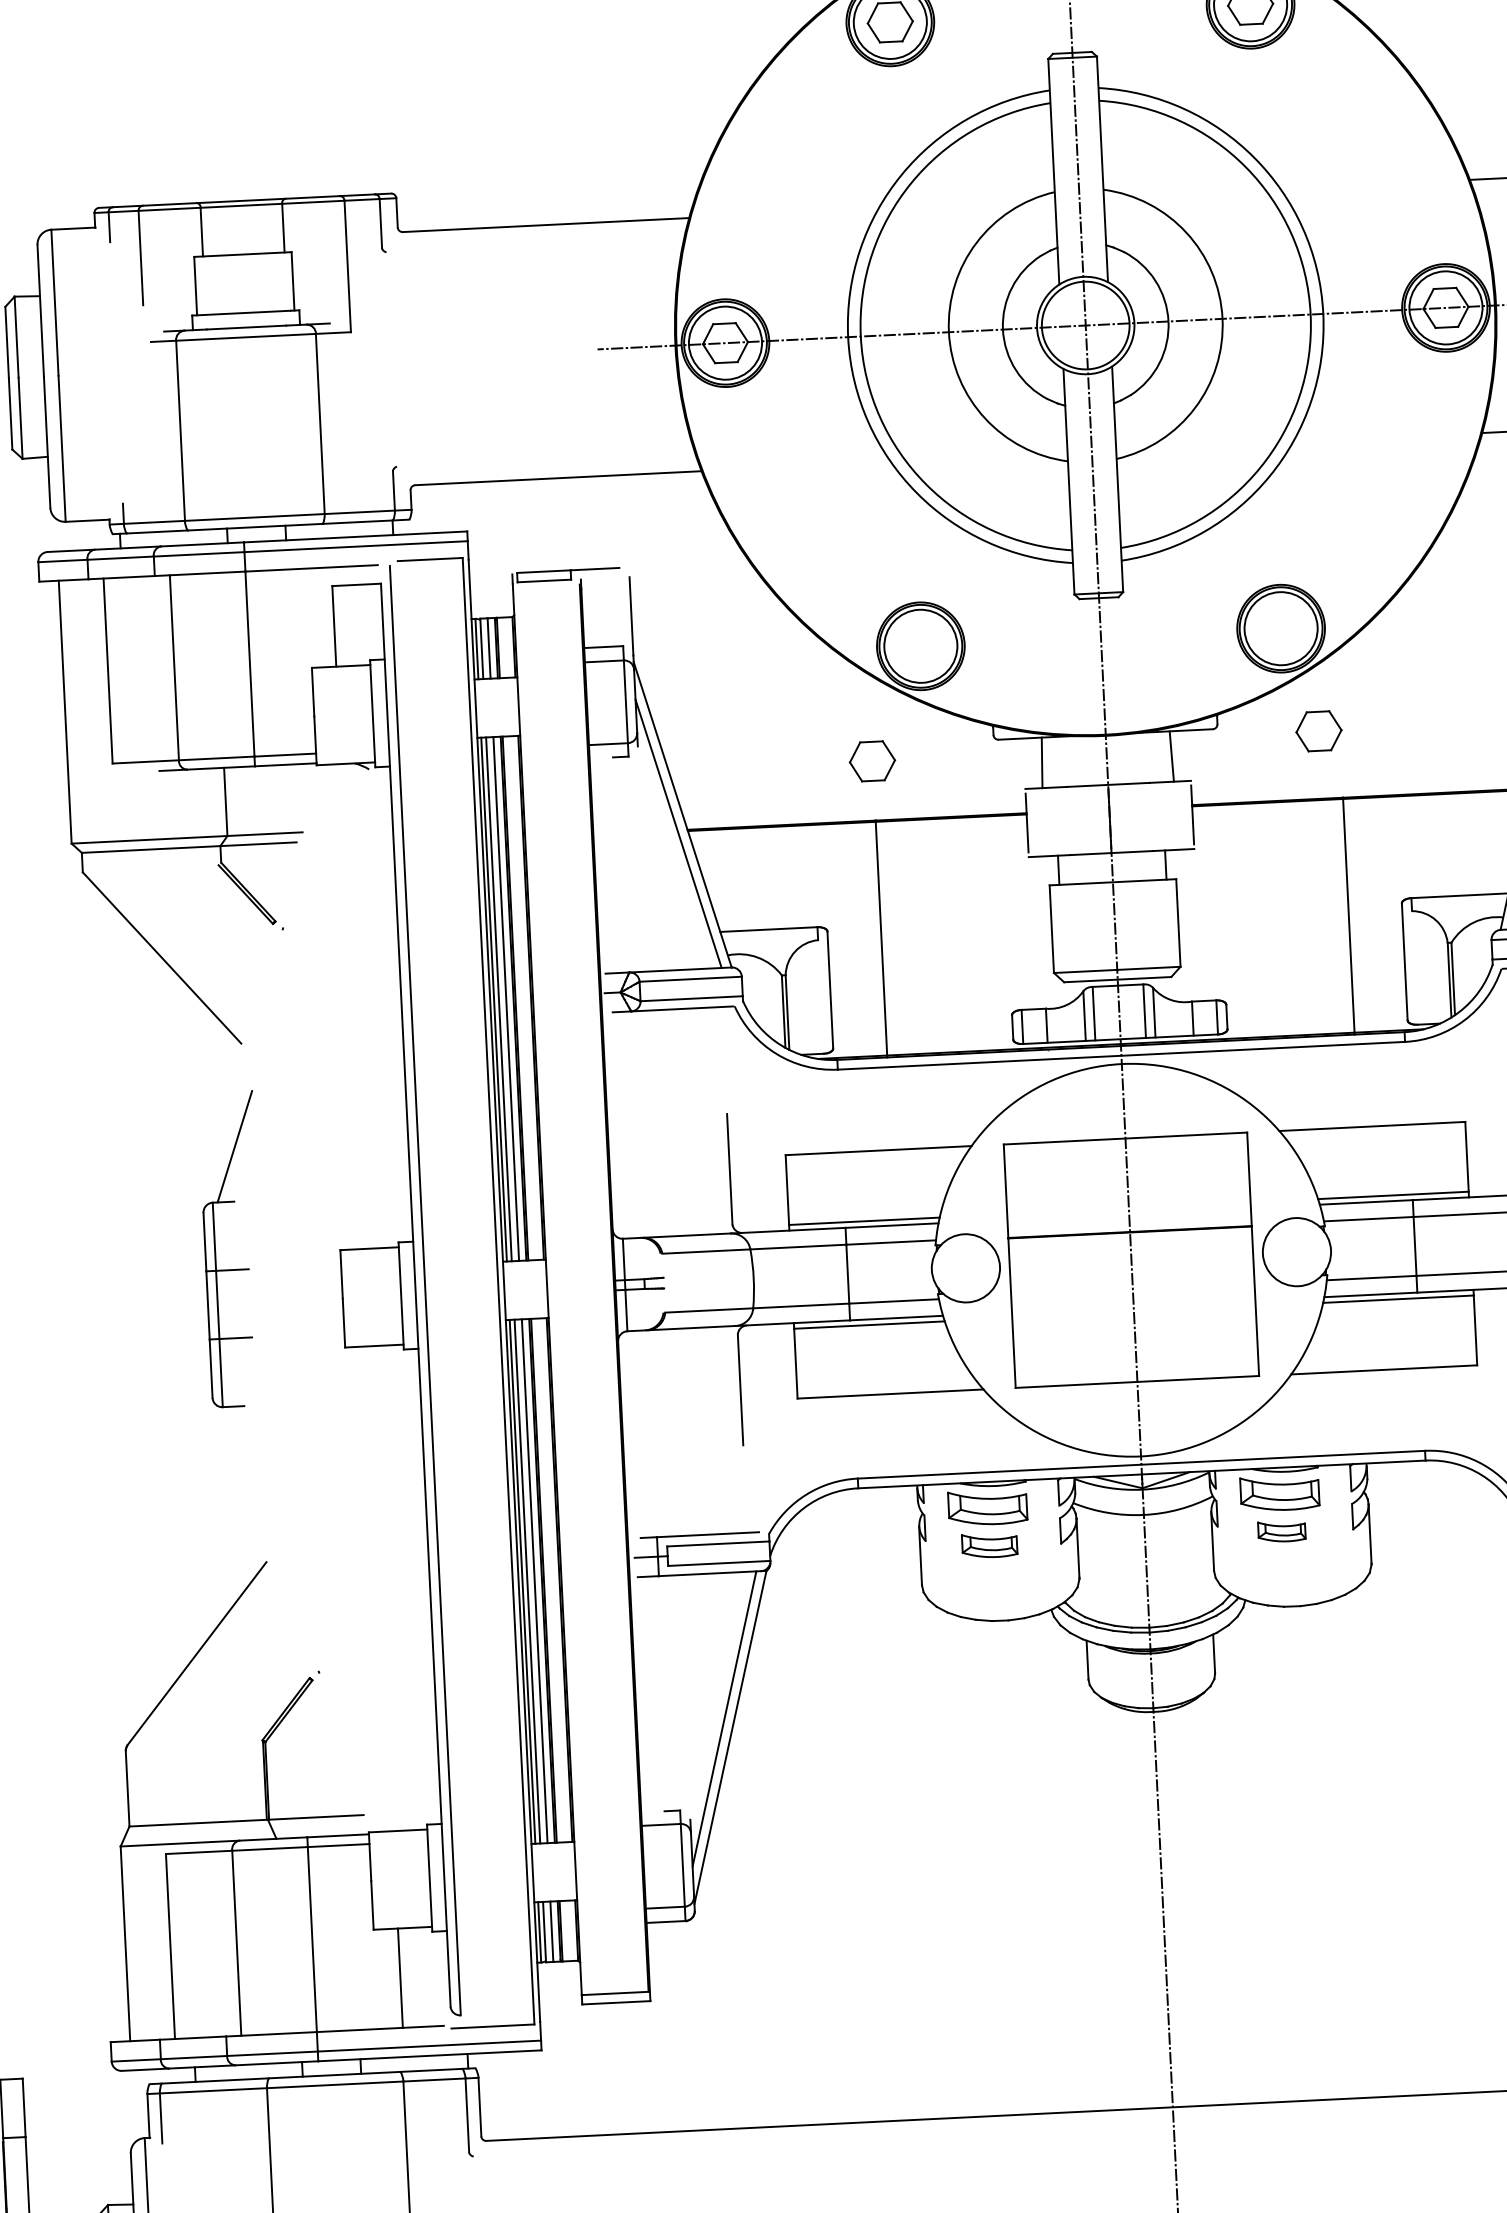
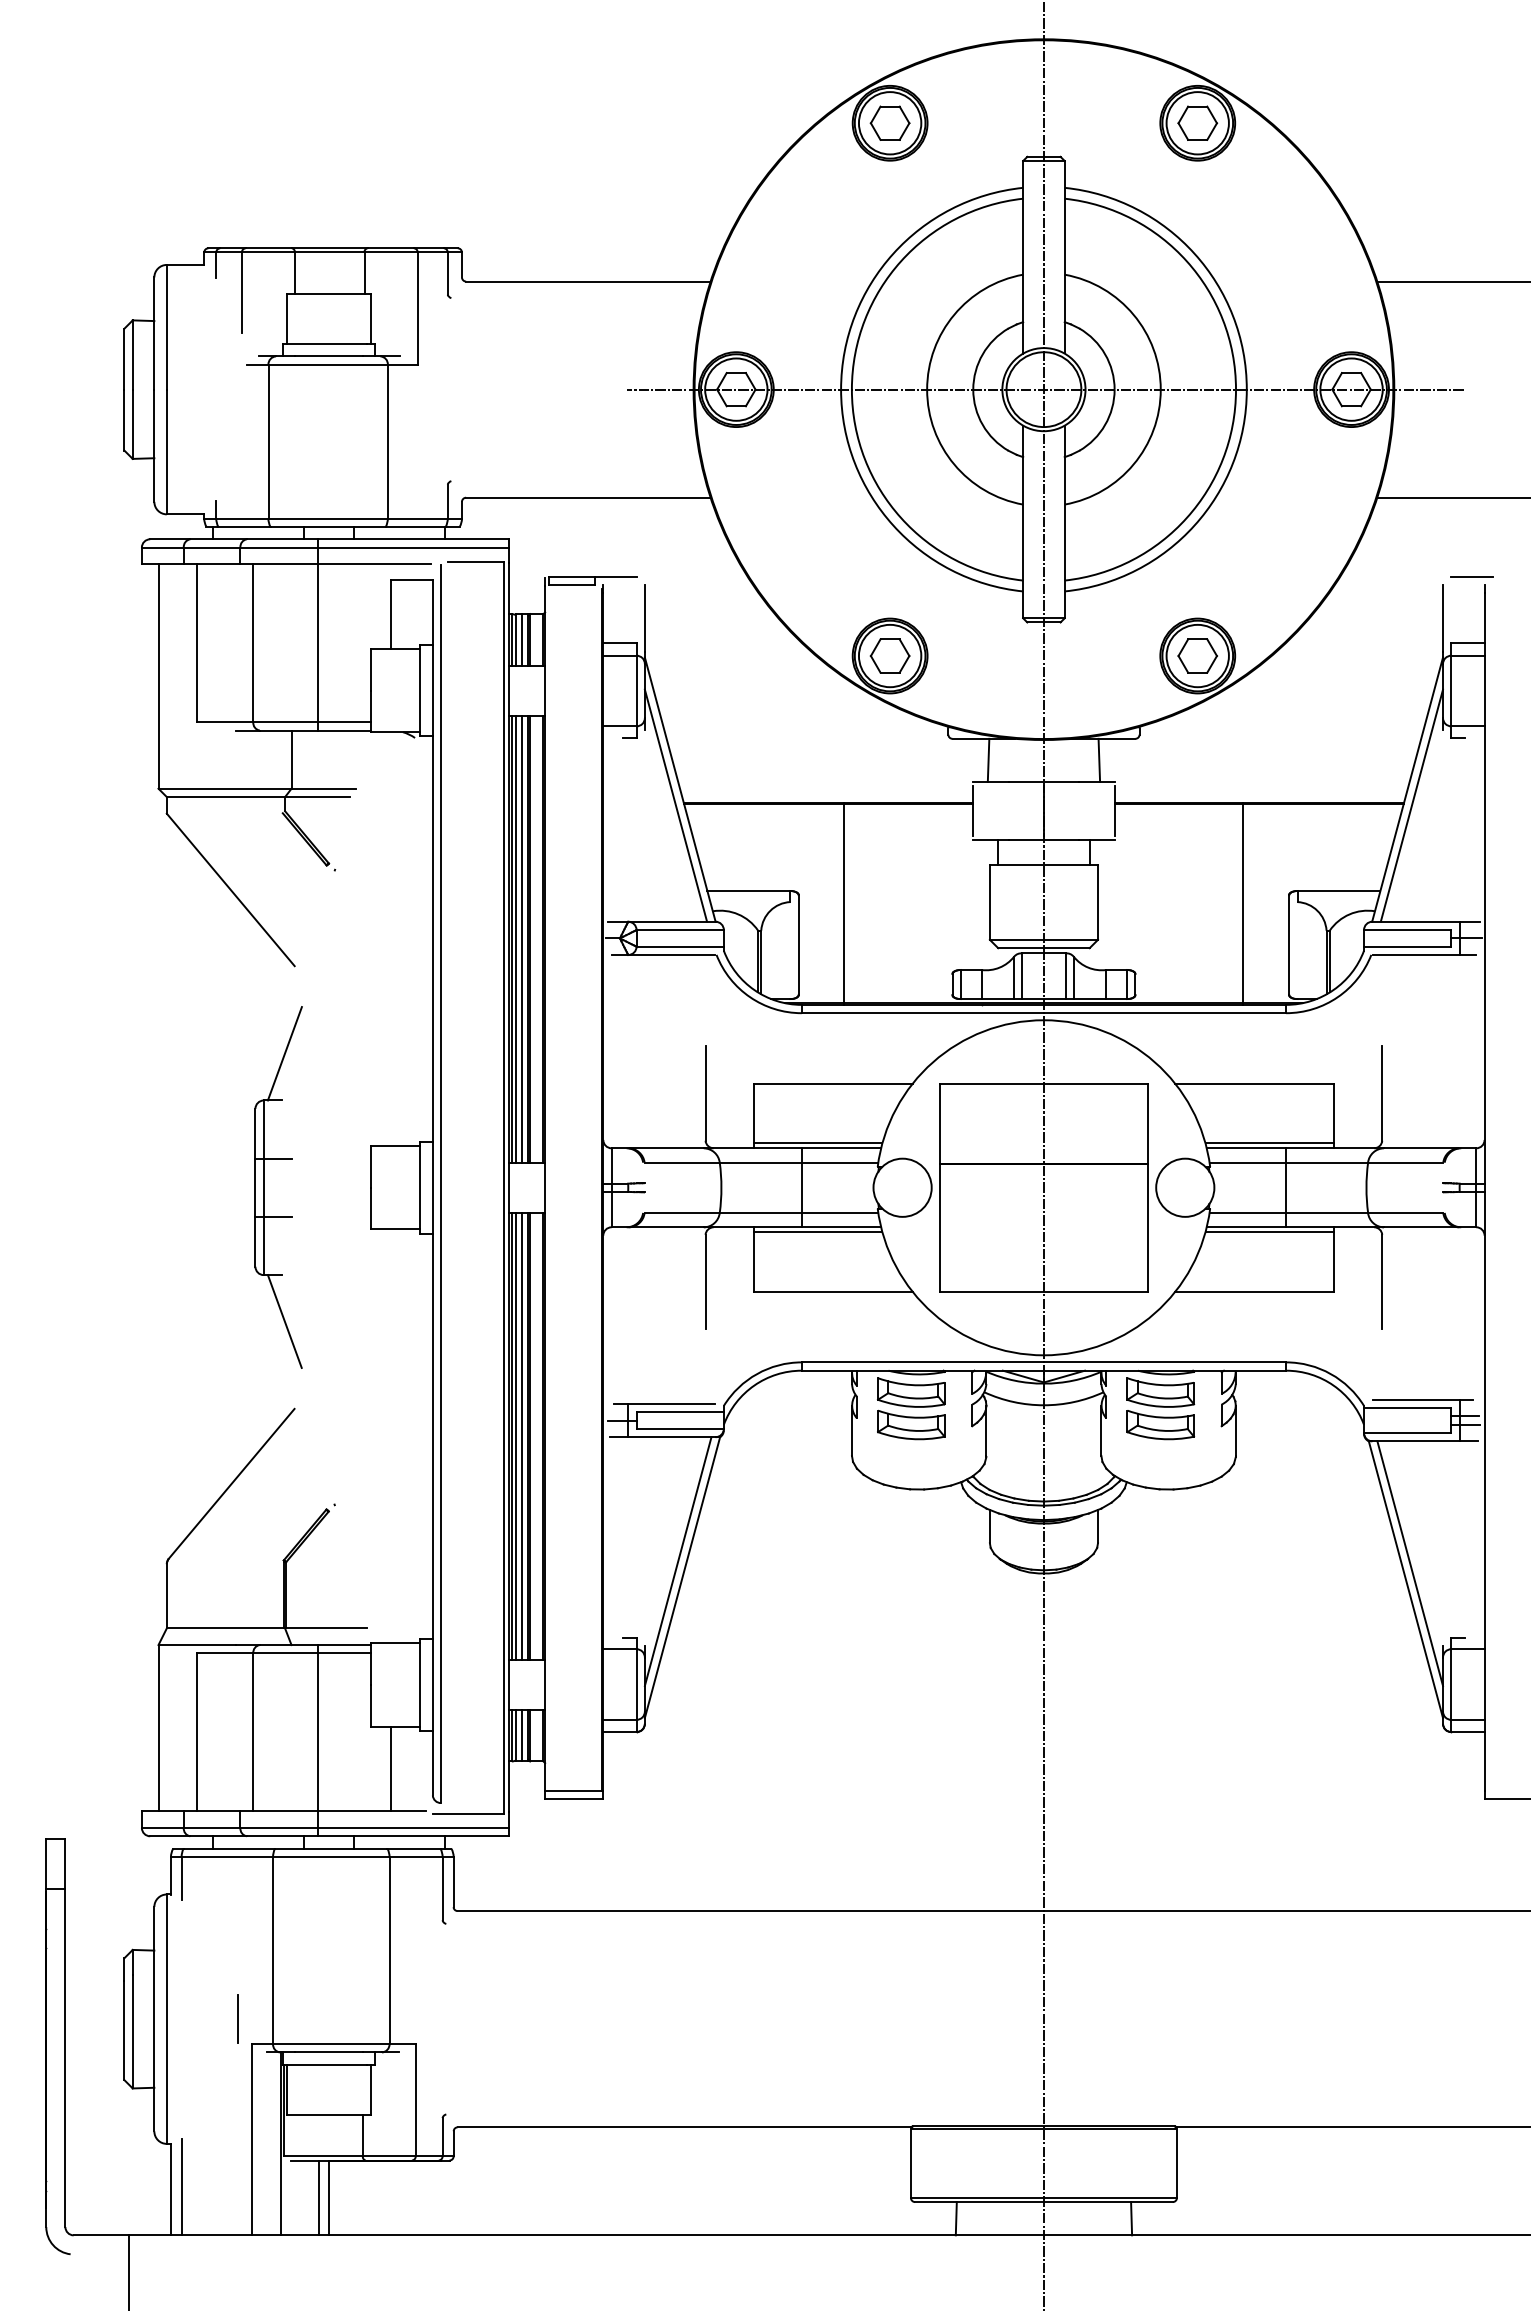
part: (1318, 730) -> (1197, 655), moved
part: (871, 760) -> (889, 655), moved
line: (249, 1460) -> (284, 1321), added
part: (1281, 1531) -> (1160, 1425), size x1.67
part: (989, 1545) -> (911, 1424), size x1.43

